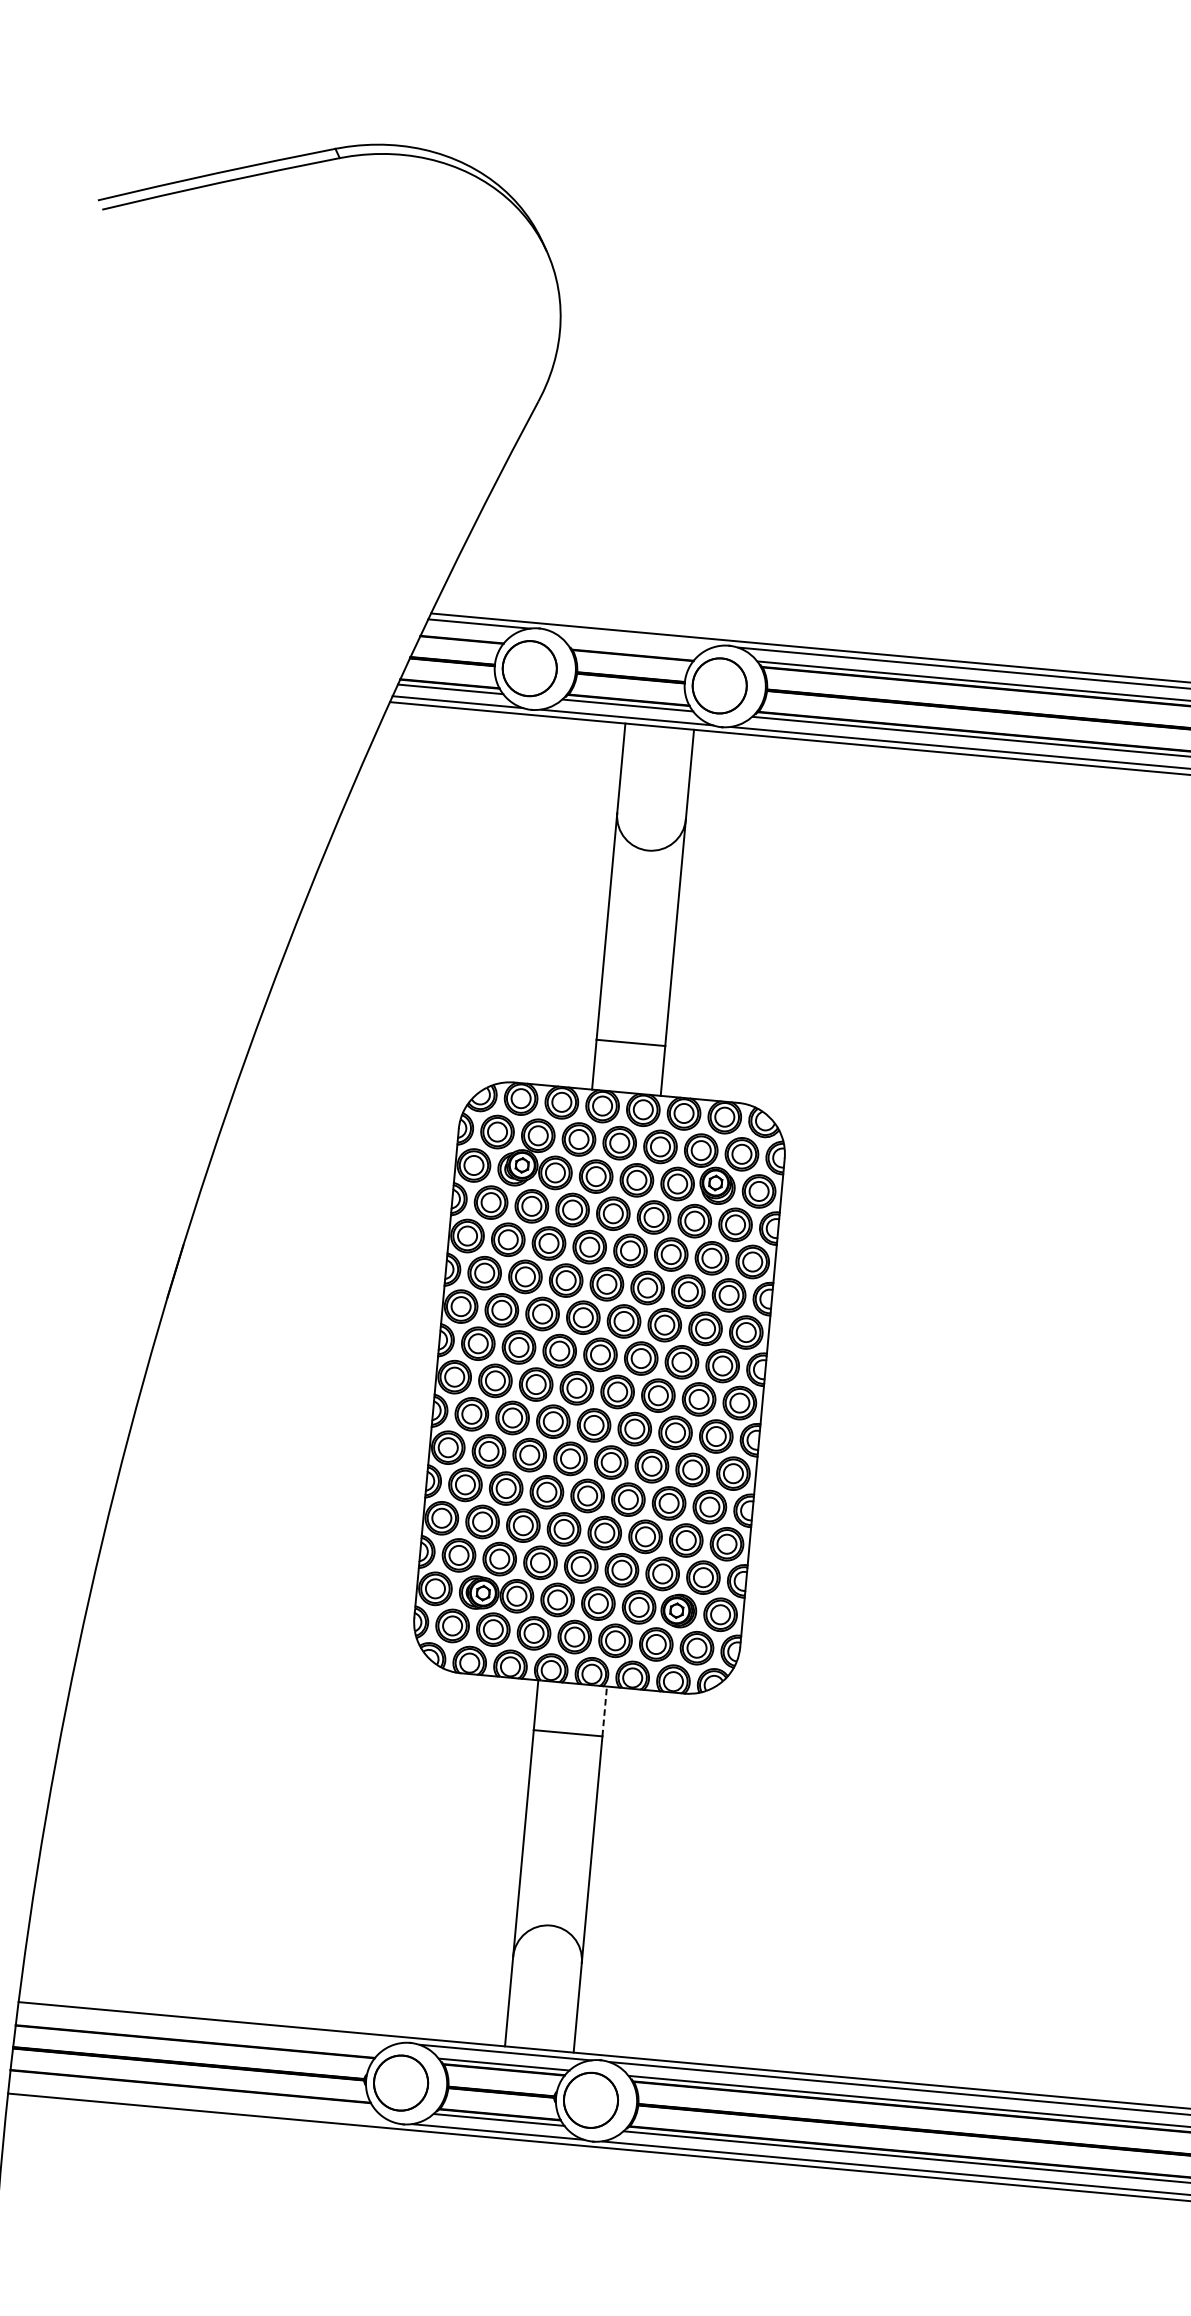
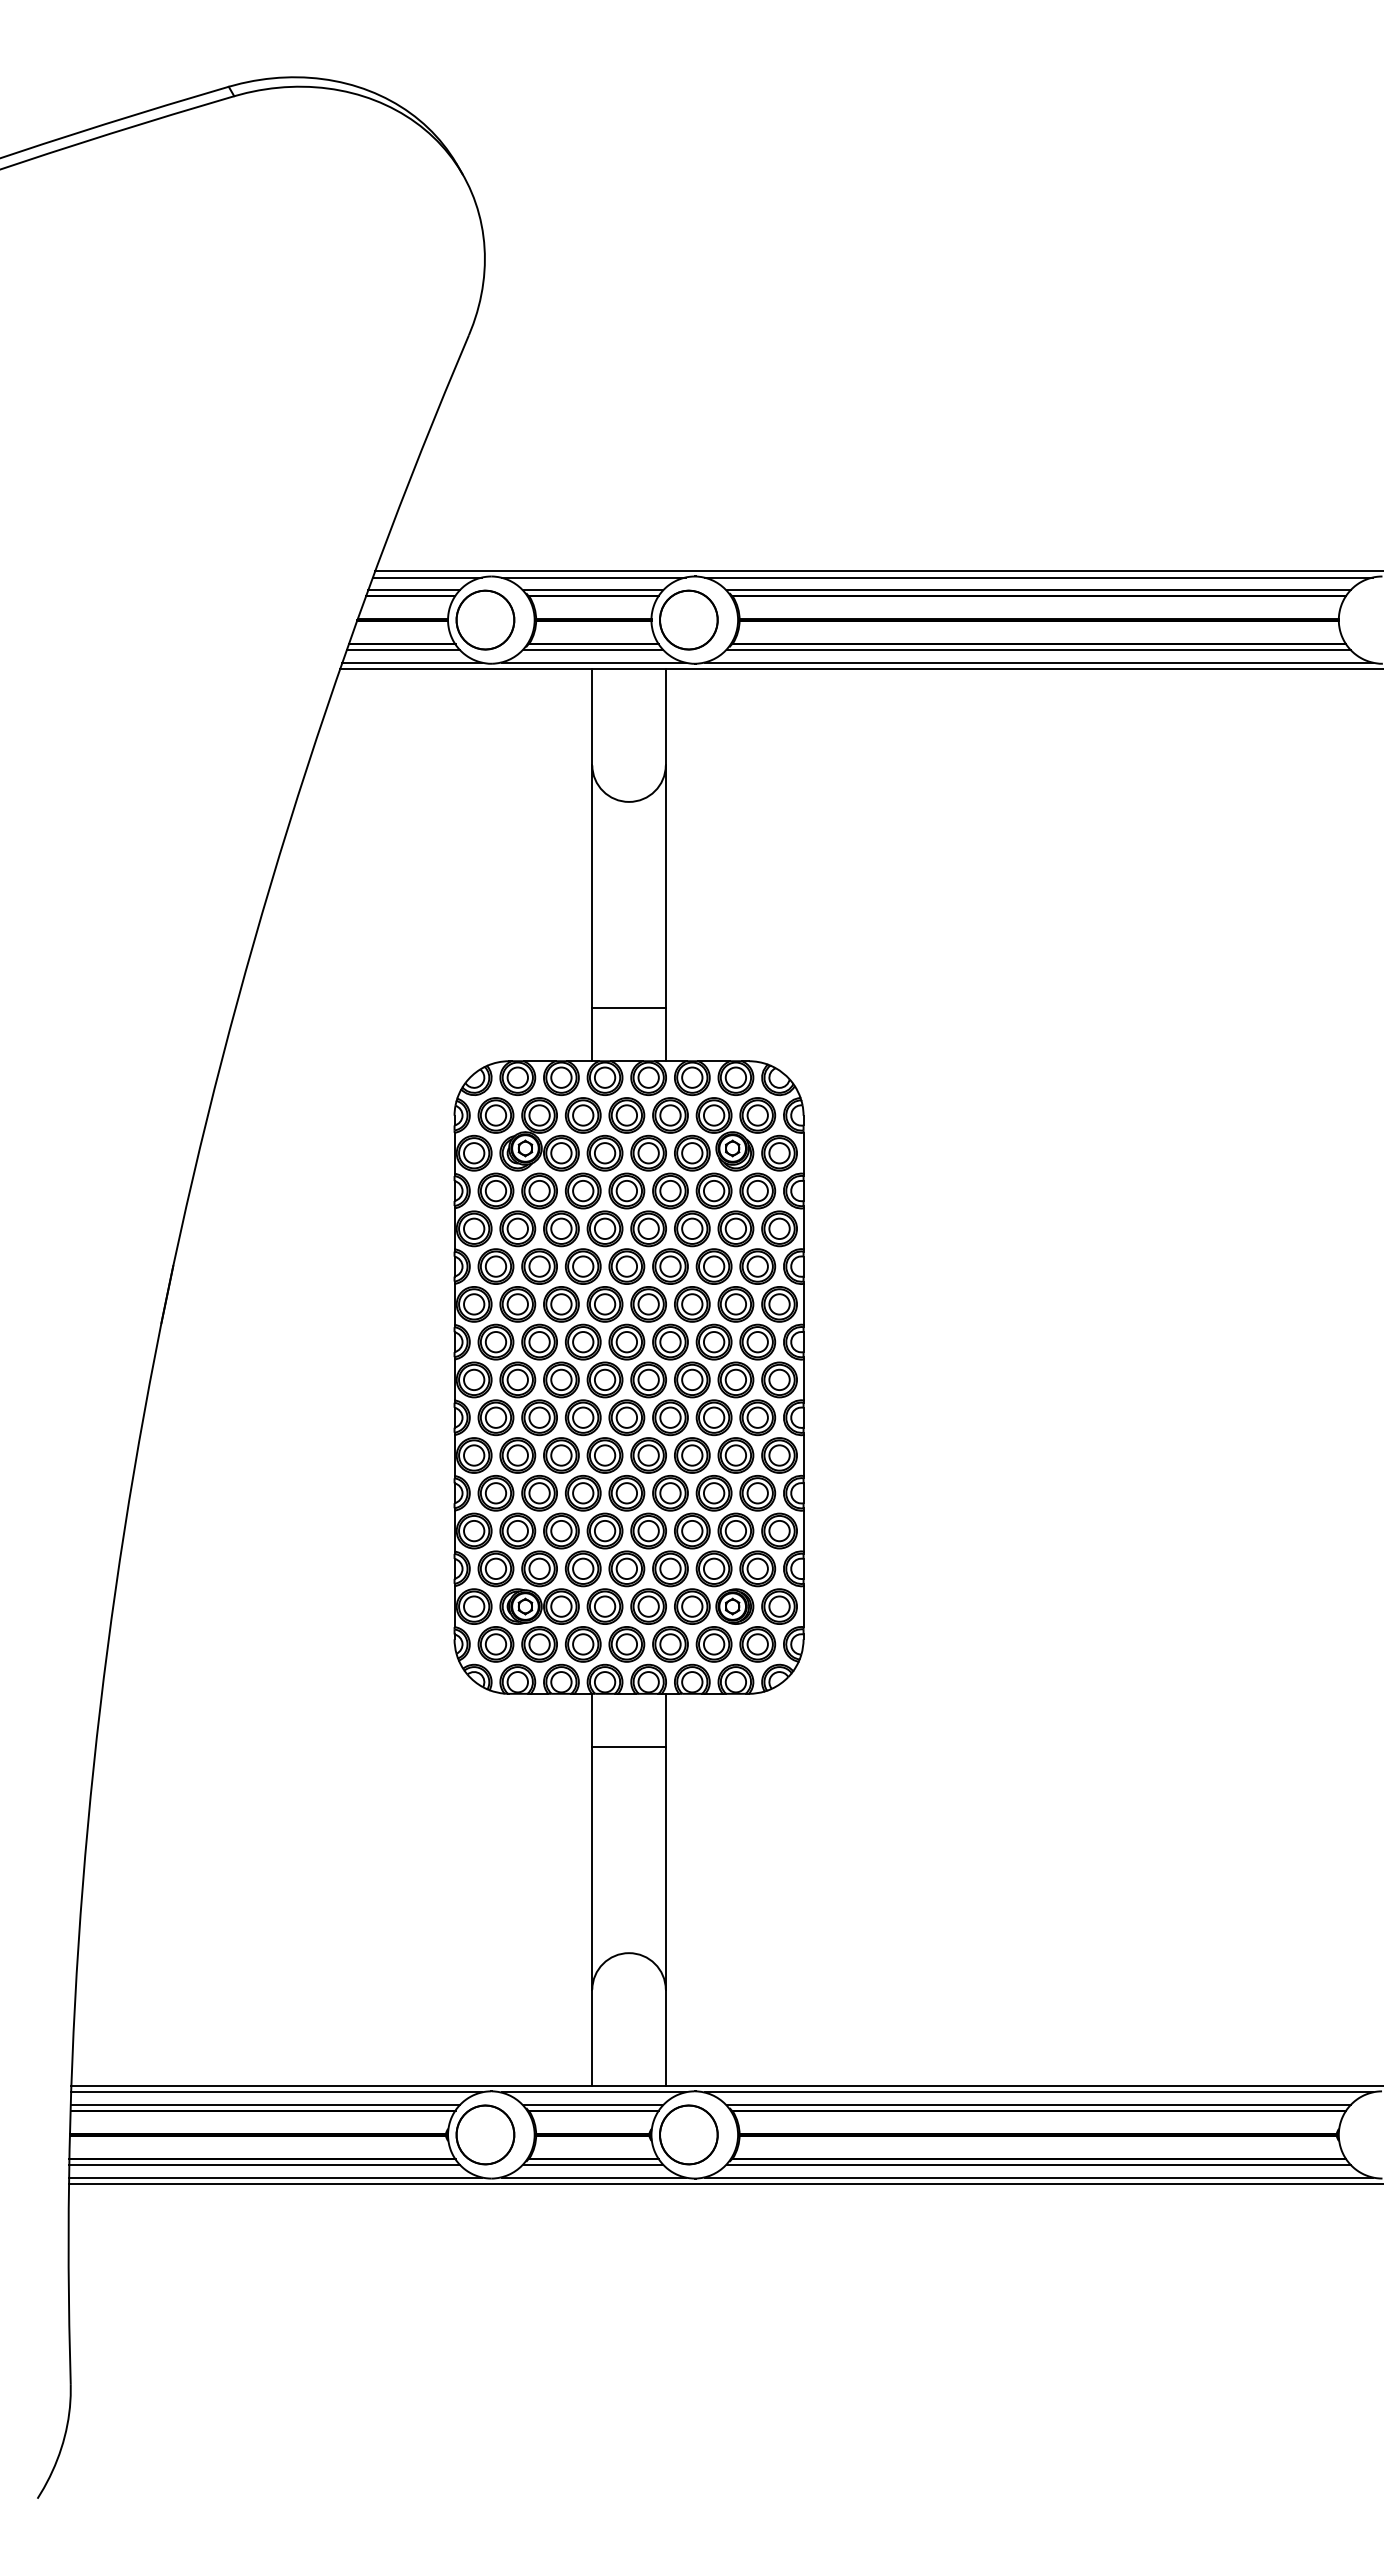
line: (465, 634) -> (413, 590), added
line: (634, 638) -> (593, 577), added
line: (633, 650) -> (593, 590), added
line: (604, 1711) -> (665, 1720), dashed -> solid
line: (209, 2025) -> (276, 2092), added
line: (197, 2036) -> (264, 2105), added
line: (192, 2091) -> (264, 2164), added
line: (201, 2104) -> (275, 2177), added

